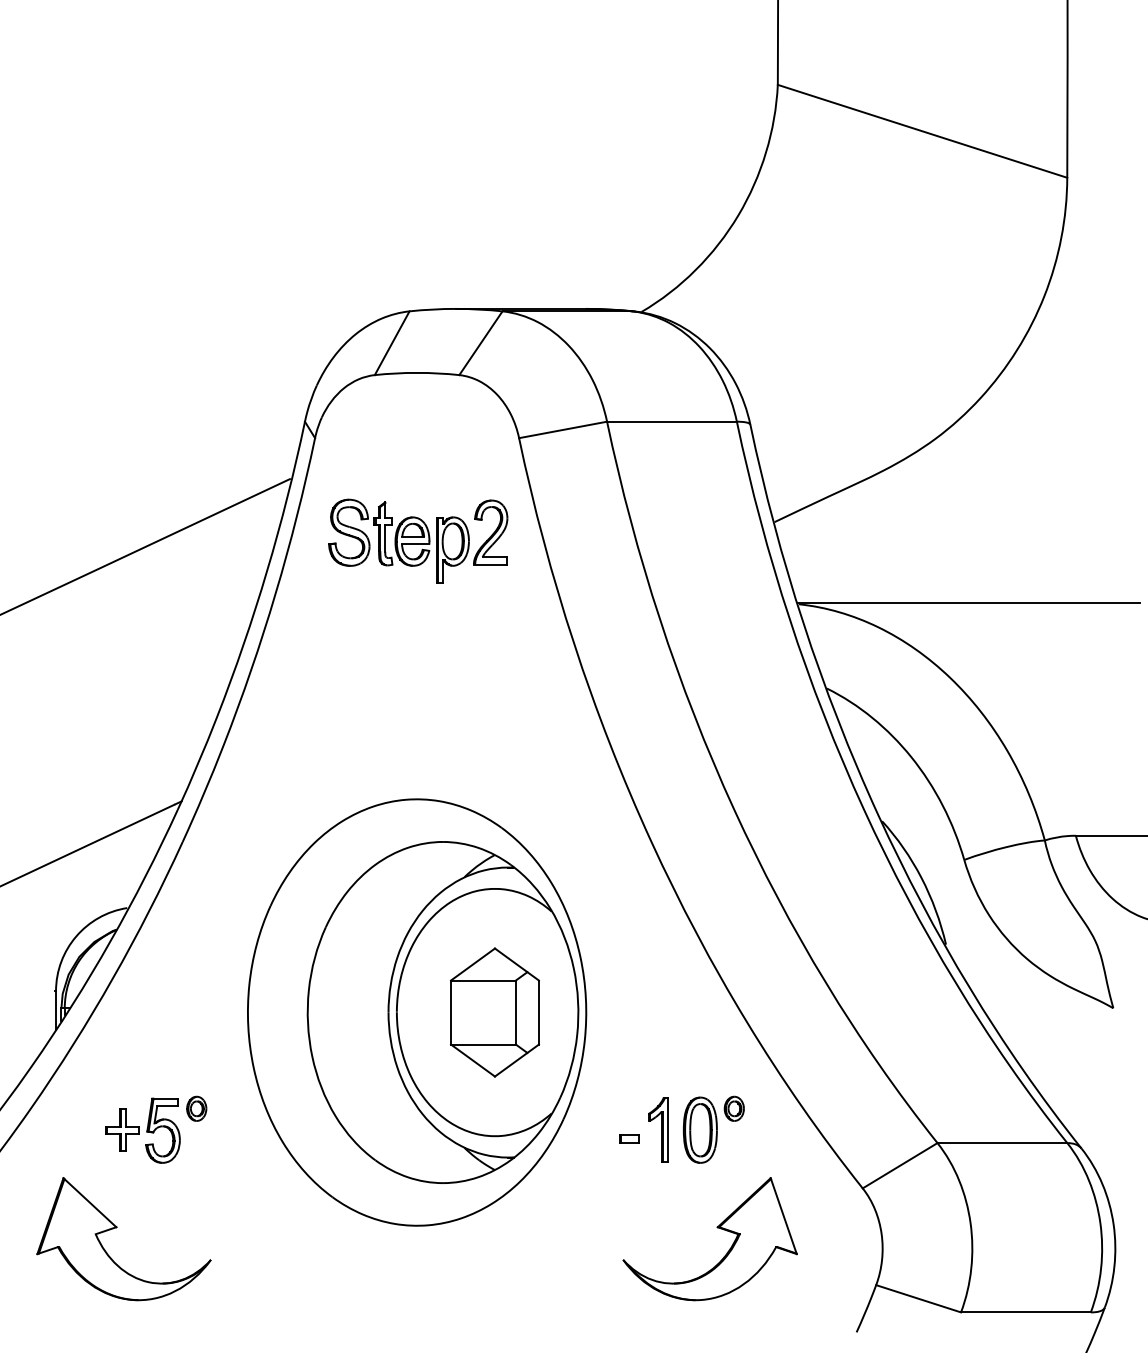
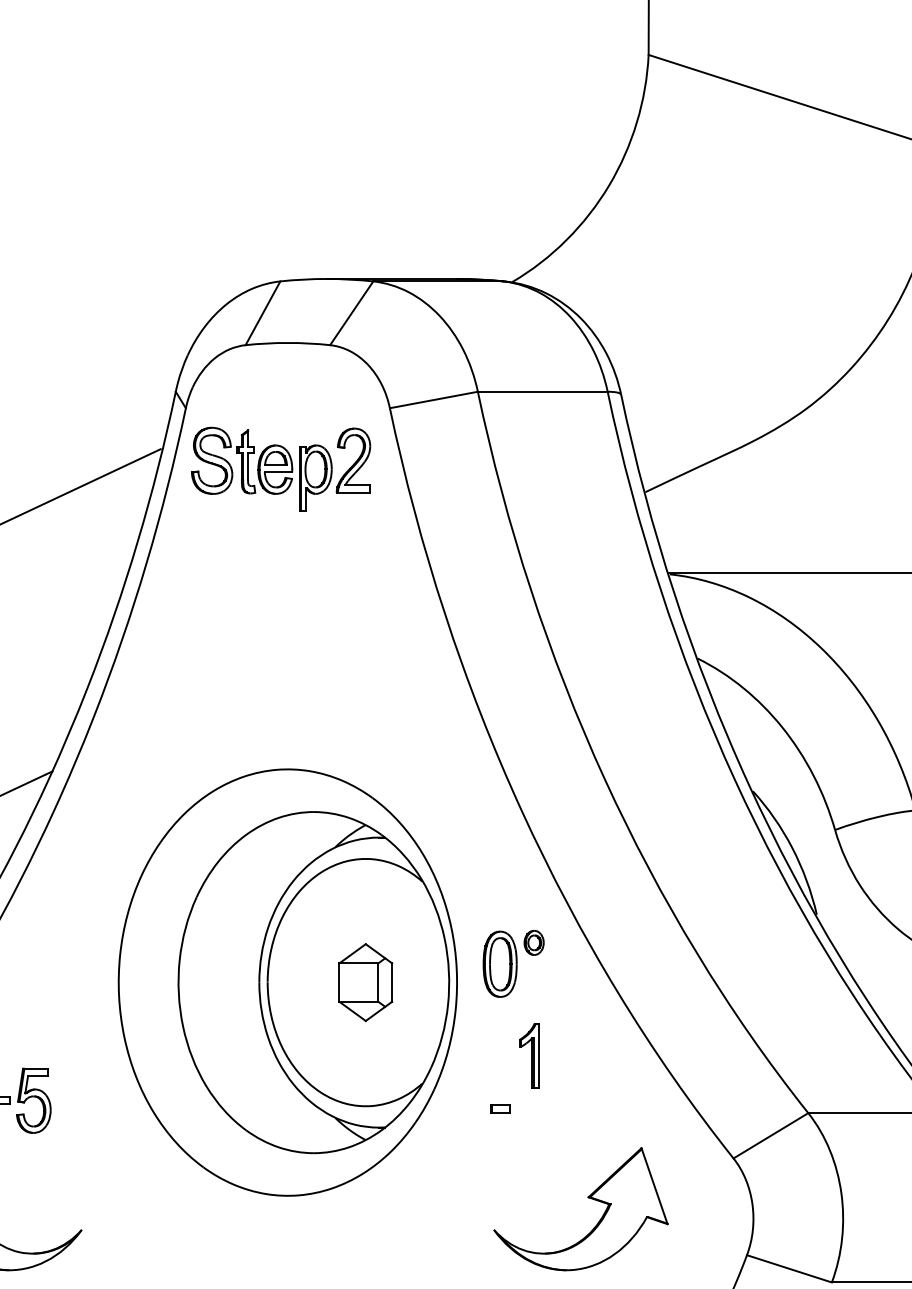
part: (418, 540) -> (281, 468), moved
part: (494, 1012) -> (365, 982), size x0.6
part: (196, 1108) -> (67, 1078), removed
part: (658, 1129) -> (529, 1055), moved
part: (713, 1129) -> (513, 963), moved

